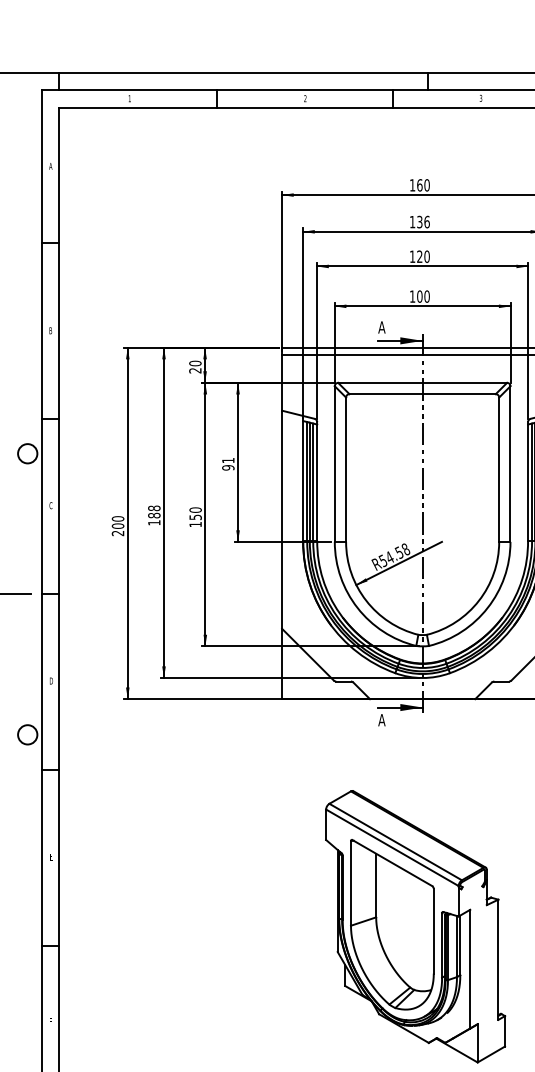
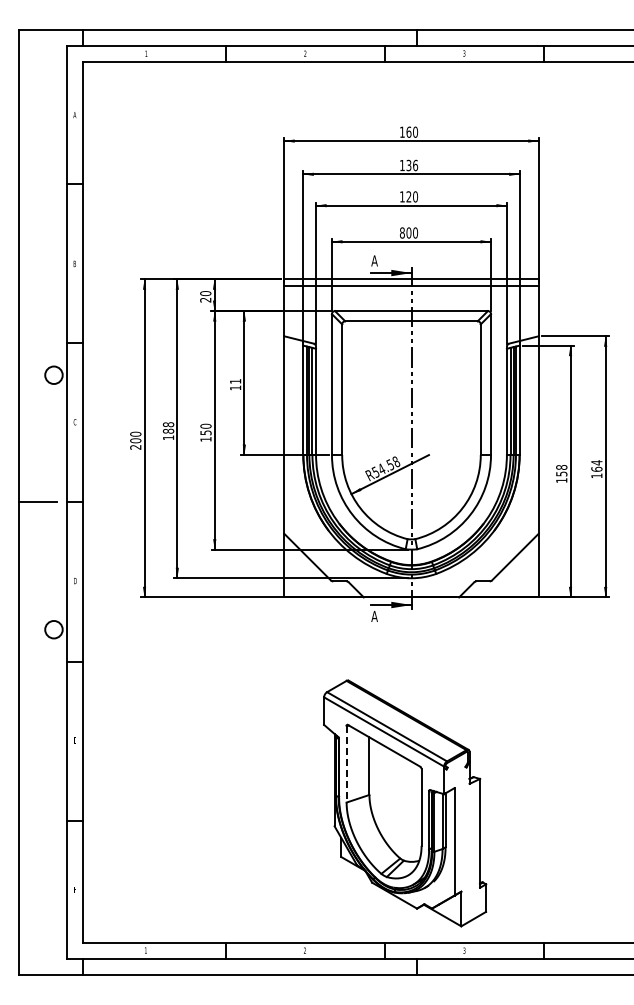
text: (411, 296) -> (401, 232), 100 -> 800
text: (228, 467) -> (235, 387), 91 -> 11
line: (350, 883) -> (346, 764), solid -> dashed

